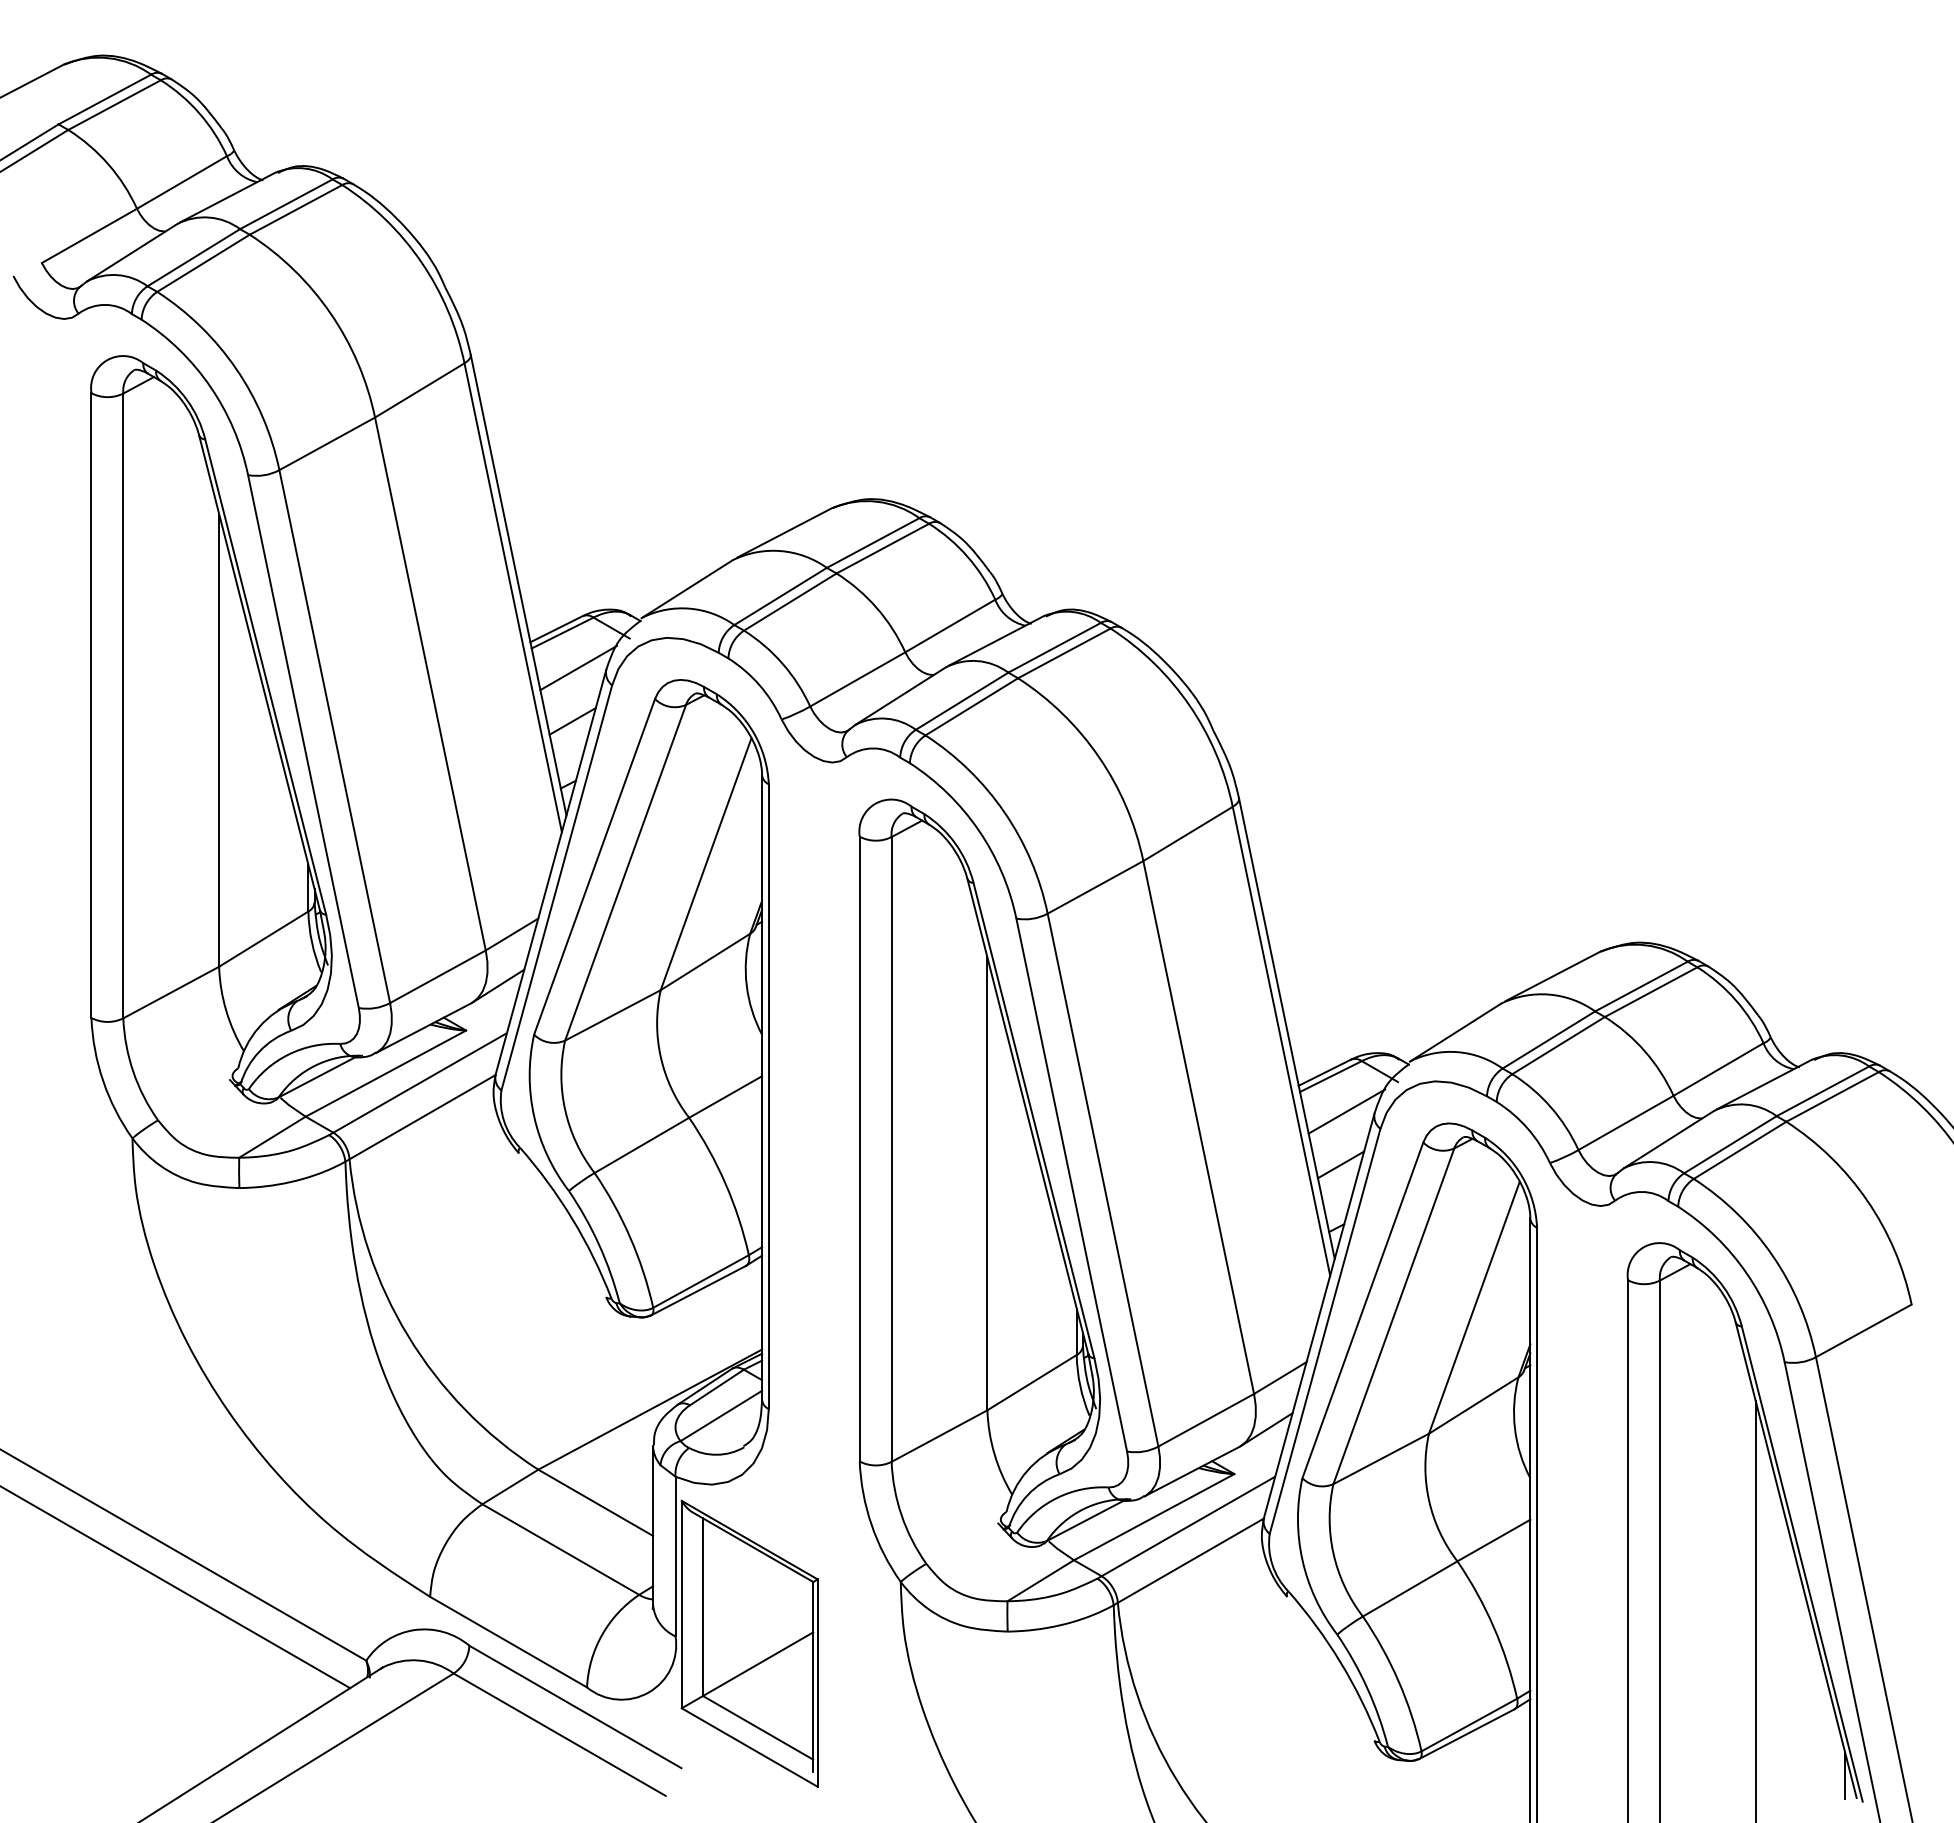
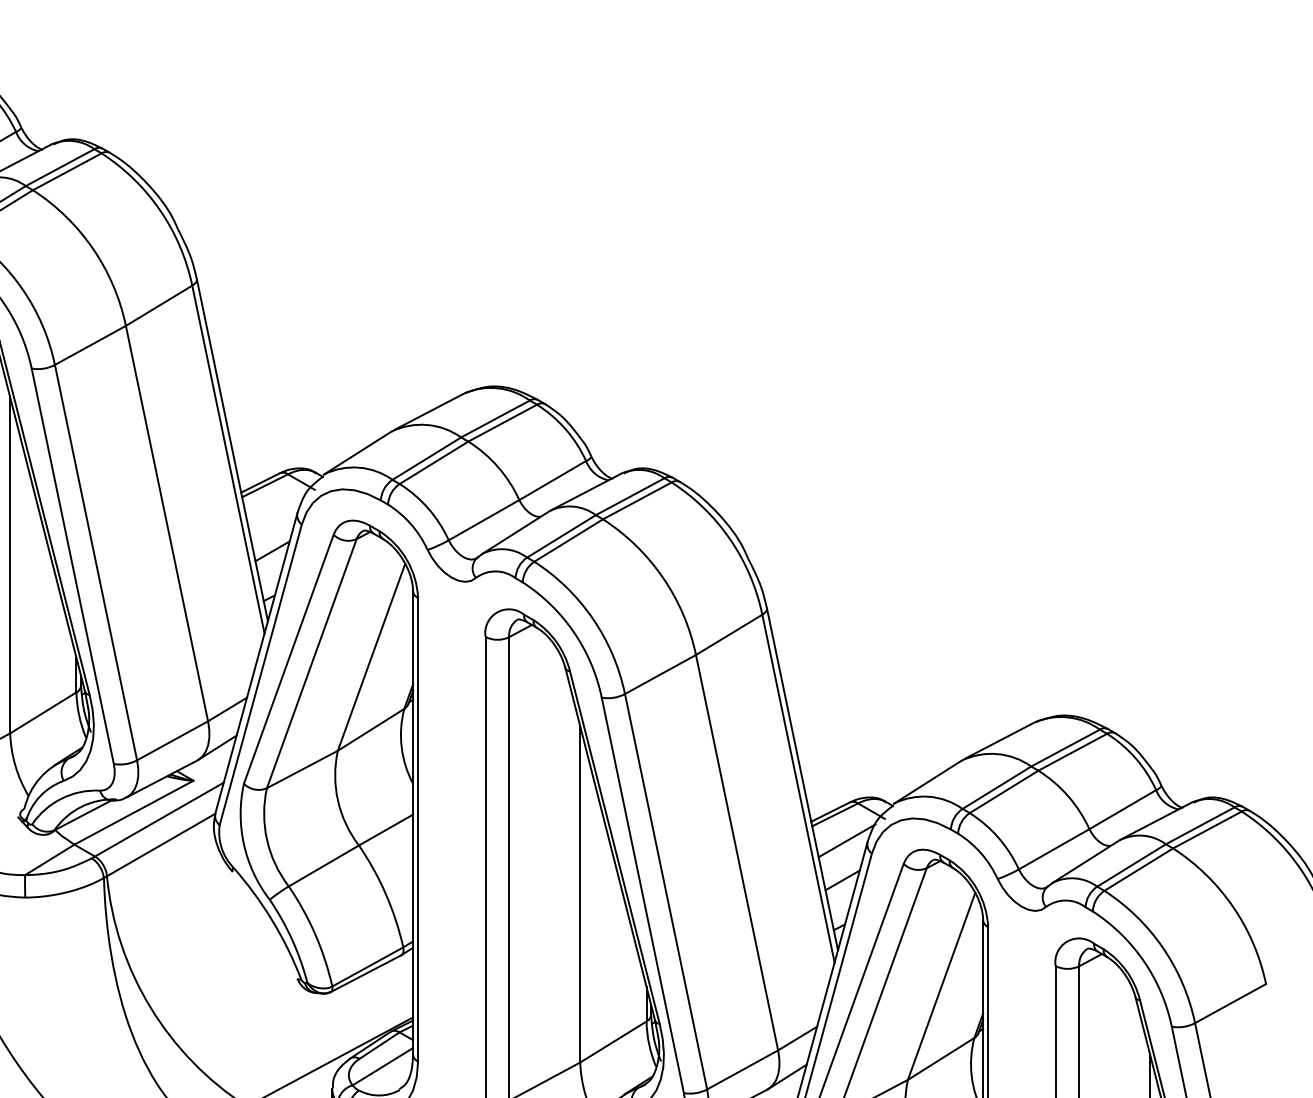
line: (578, 667) -> (276, 511), removed

